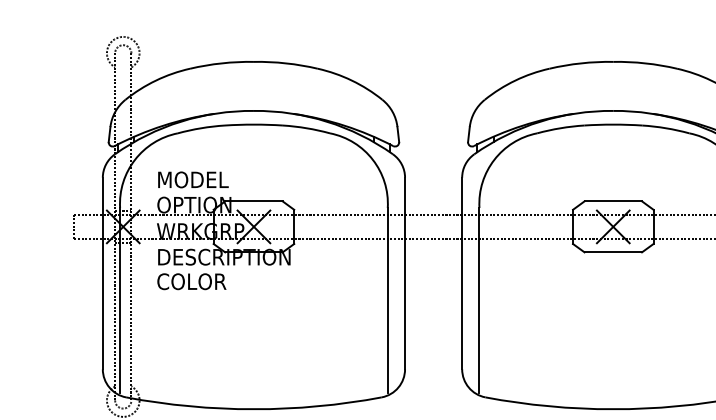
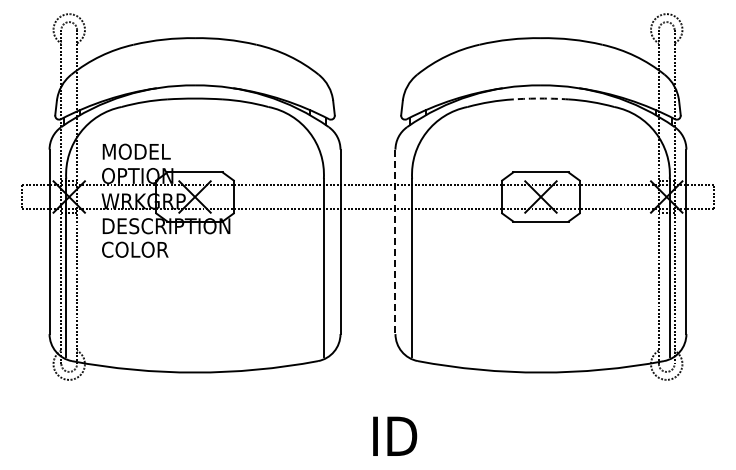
arc: (612, 124) -> (540, 98), solid -> dashed
line: (462, 274) -> (395, 242), solid -> dashed

